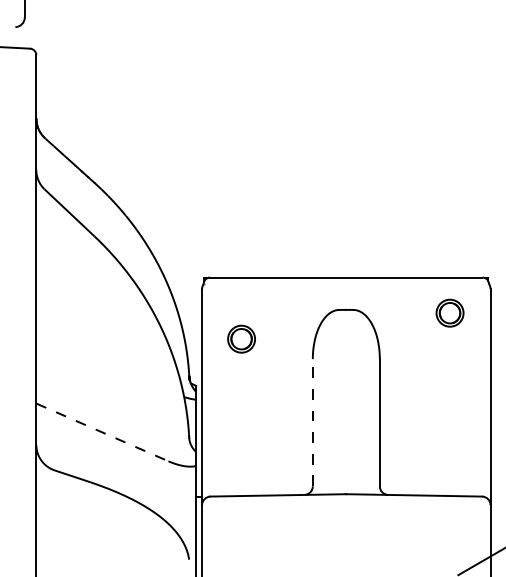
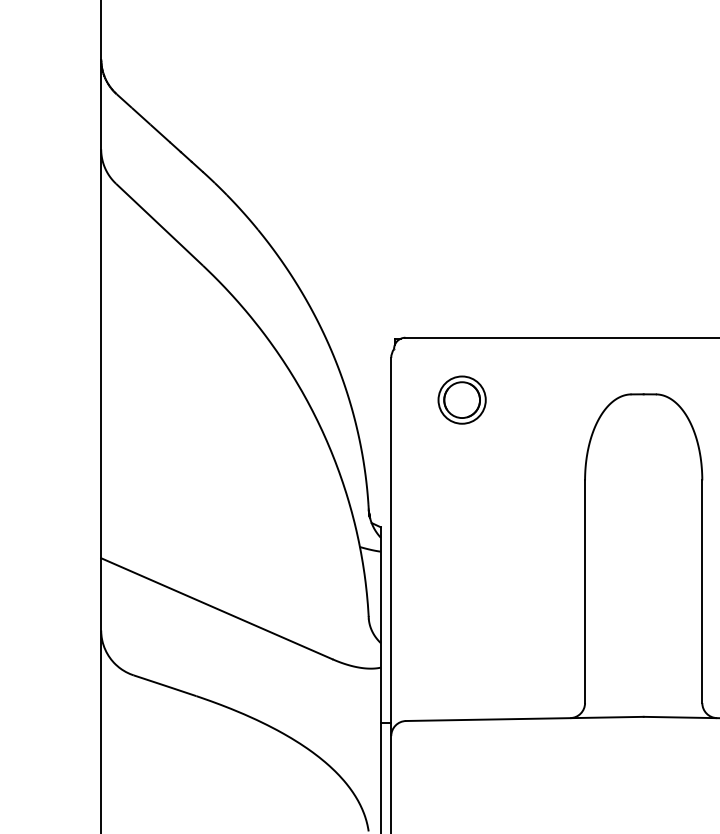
part: (241, 338) -> (461, 398), moved
line: (312, 422) -> (584, 591), dashed -> solid
line: (102, 432) -> (216, 608), dashed -> solid

